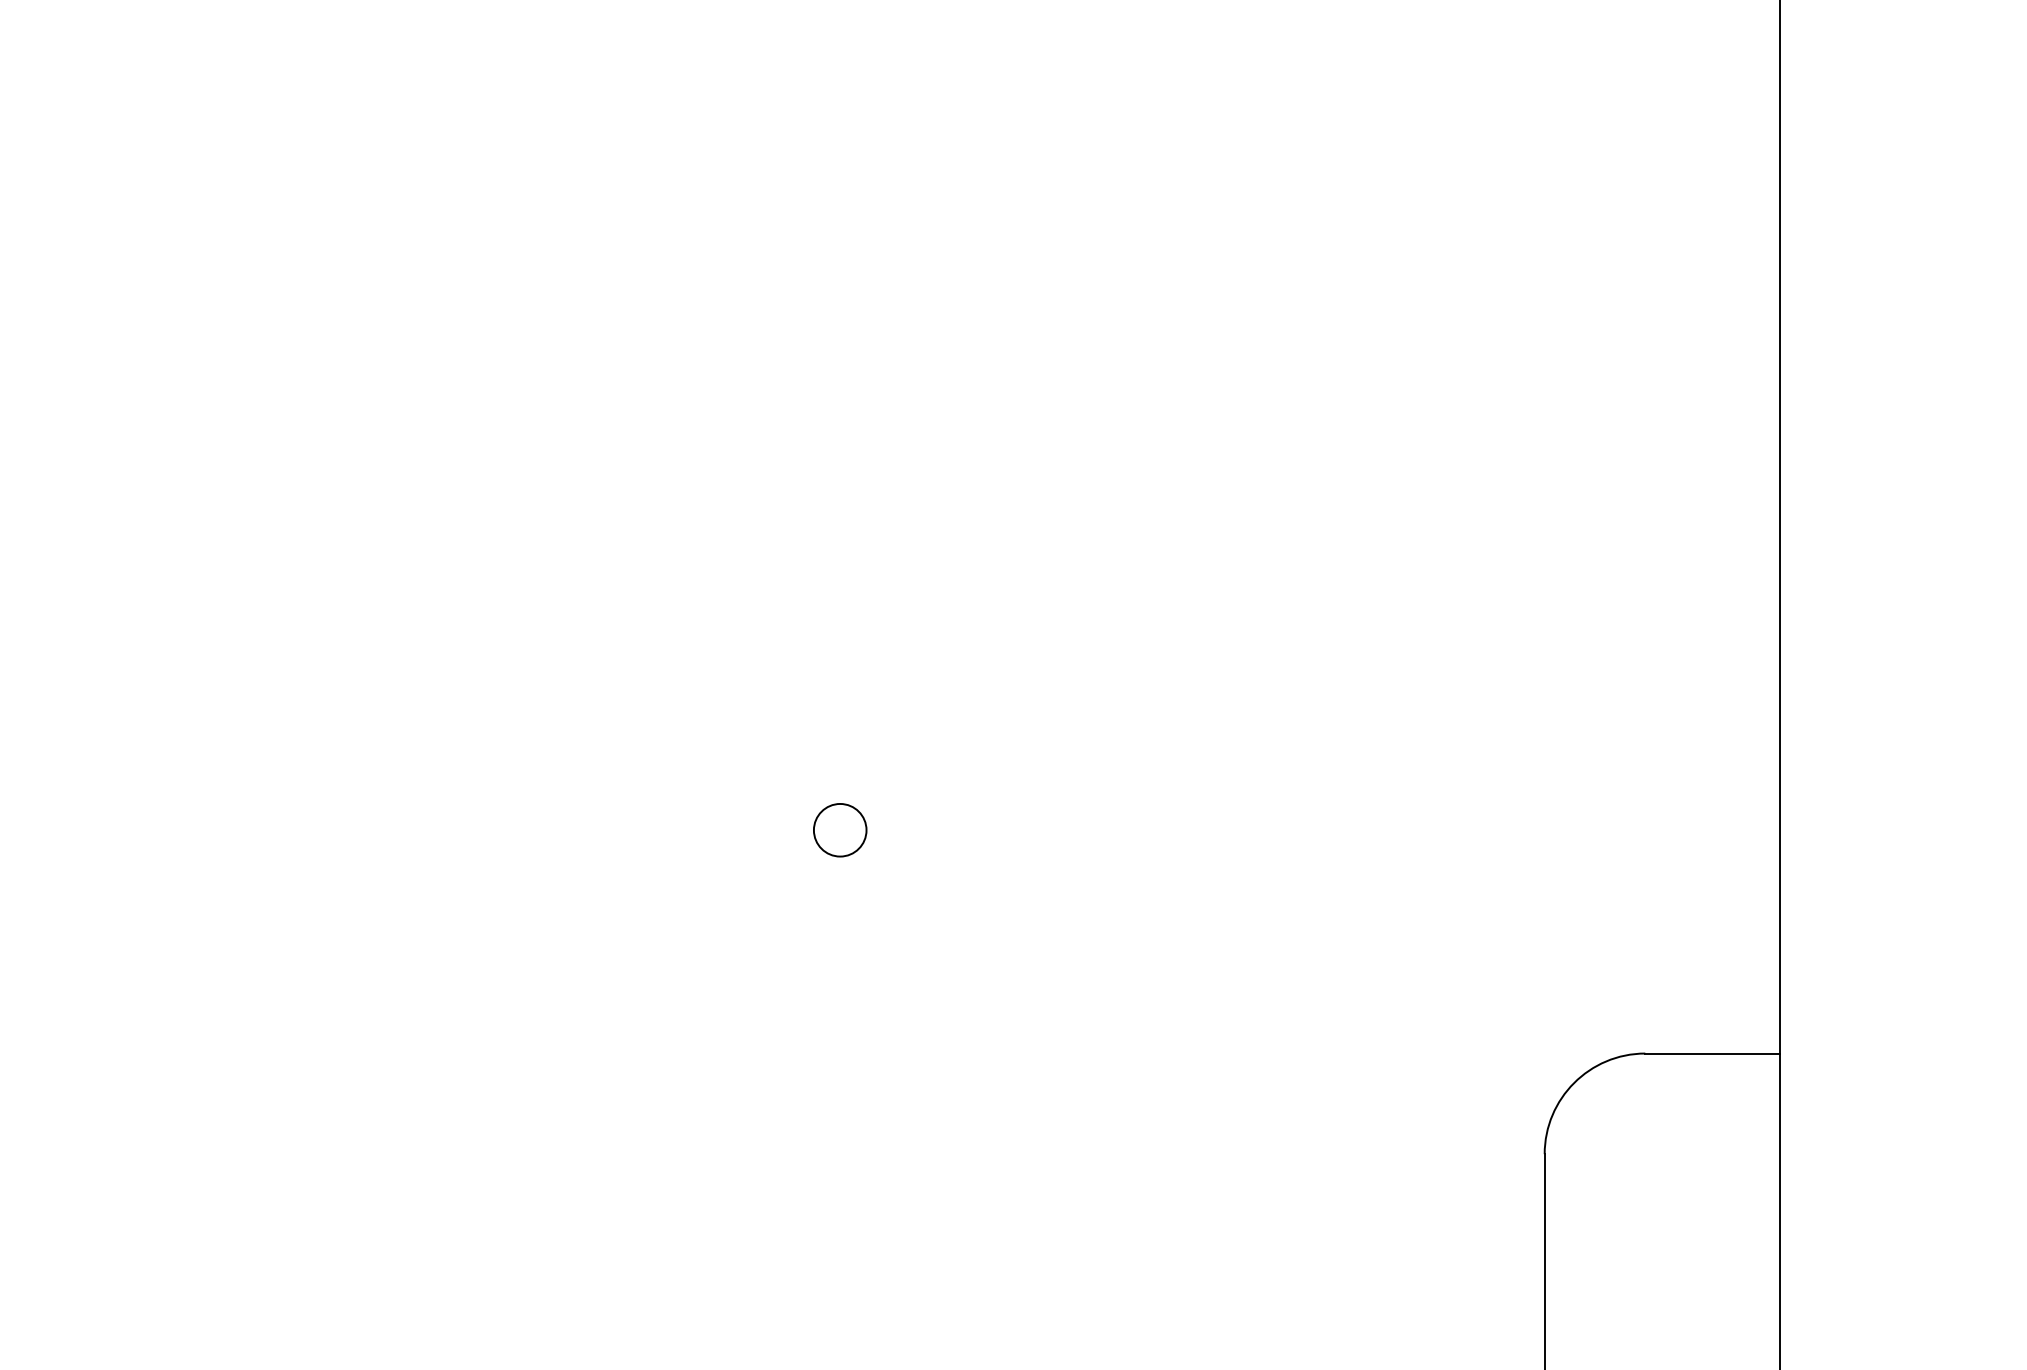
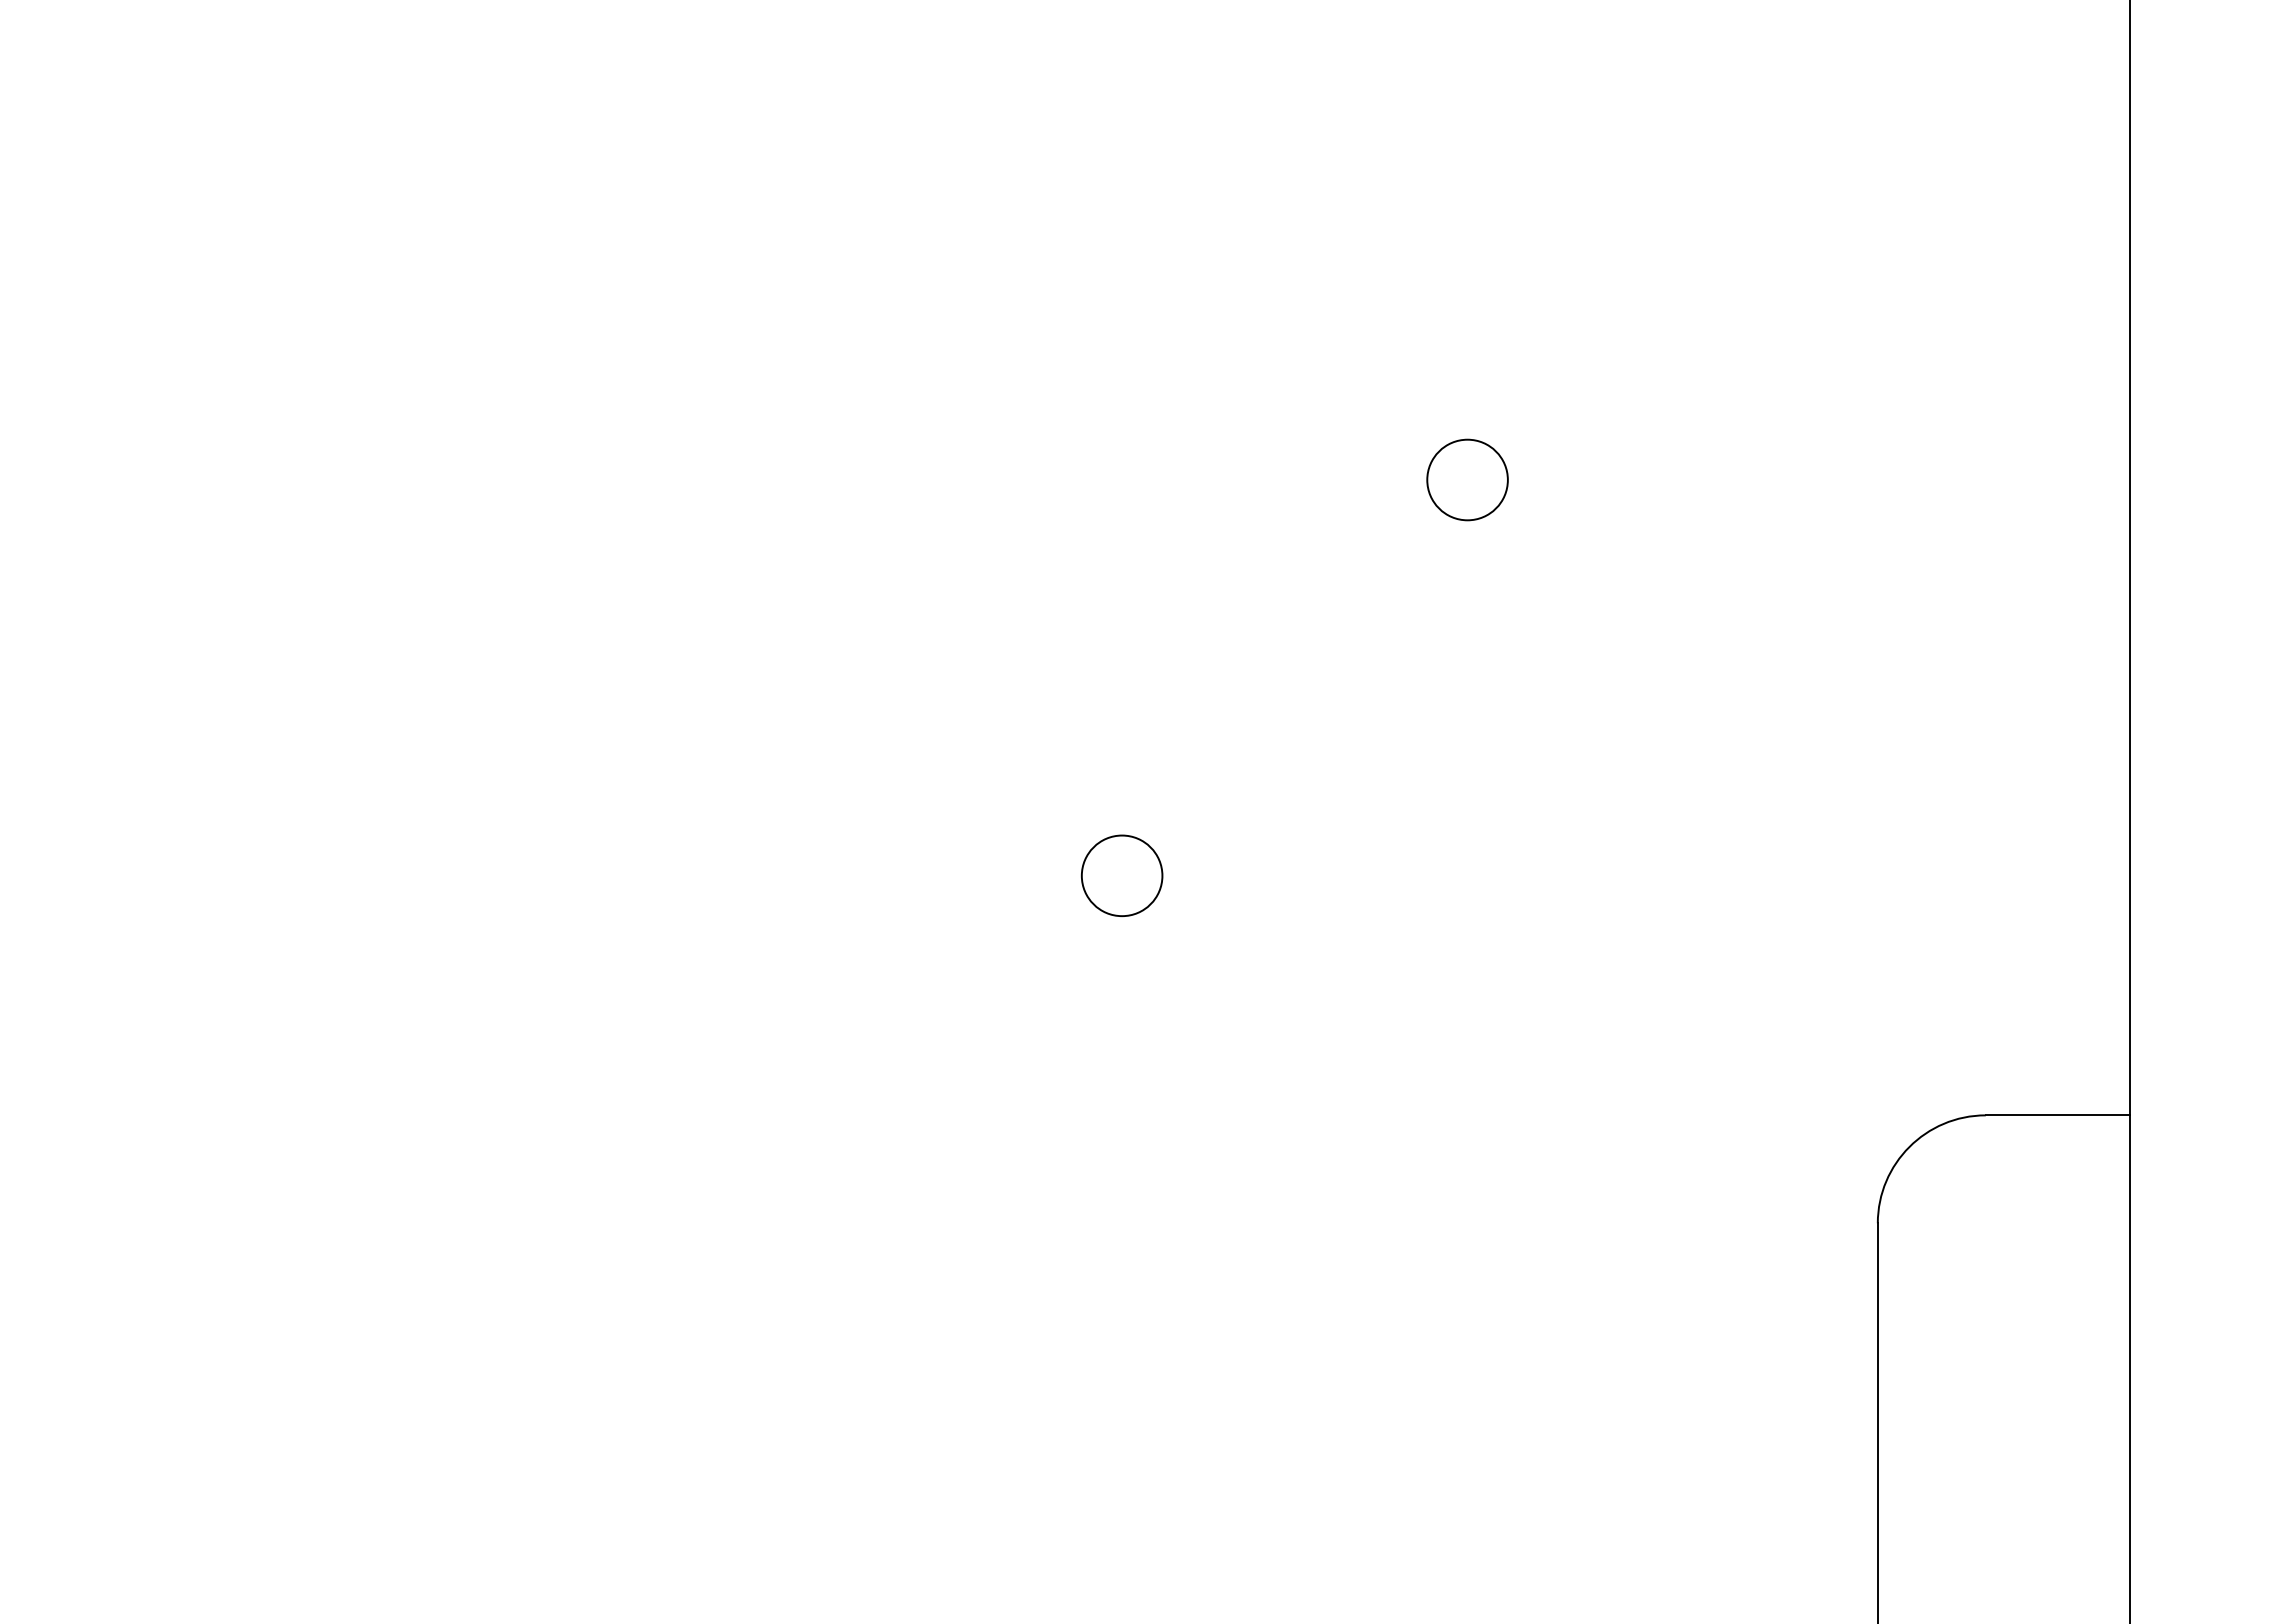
circle: (1162, 460) -> (1467, 479), added
circle: (839, 829) -> (1121, 875), size x1.43

